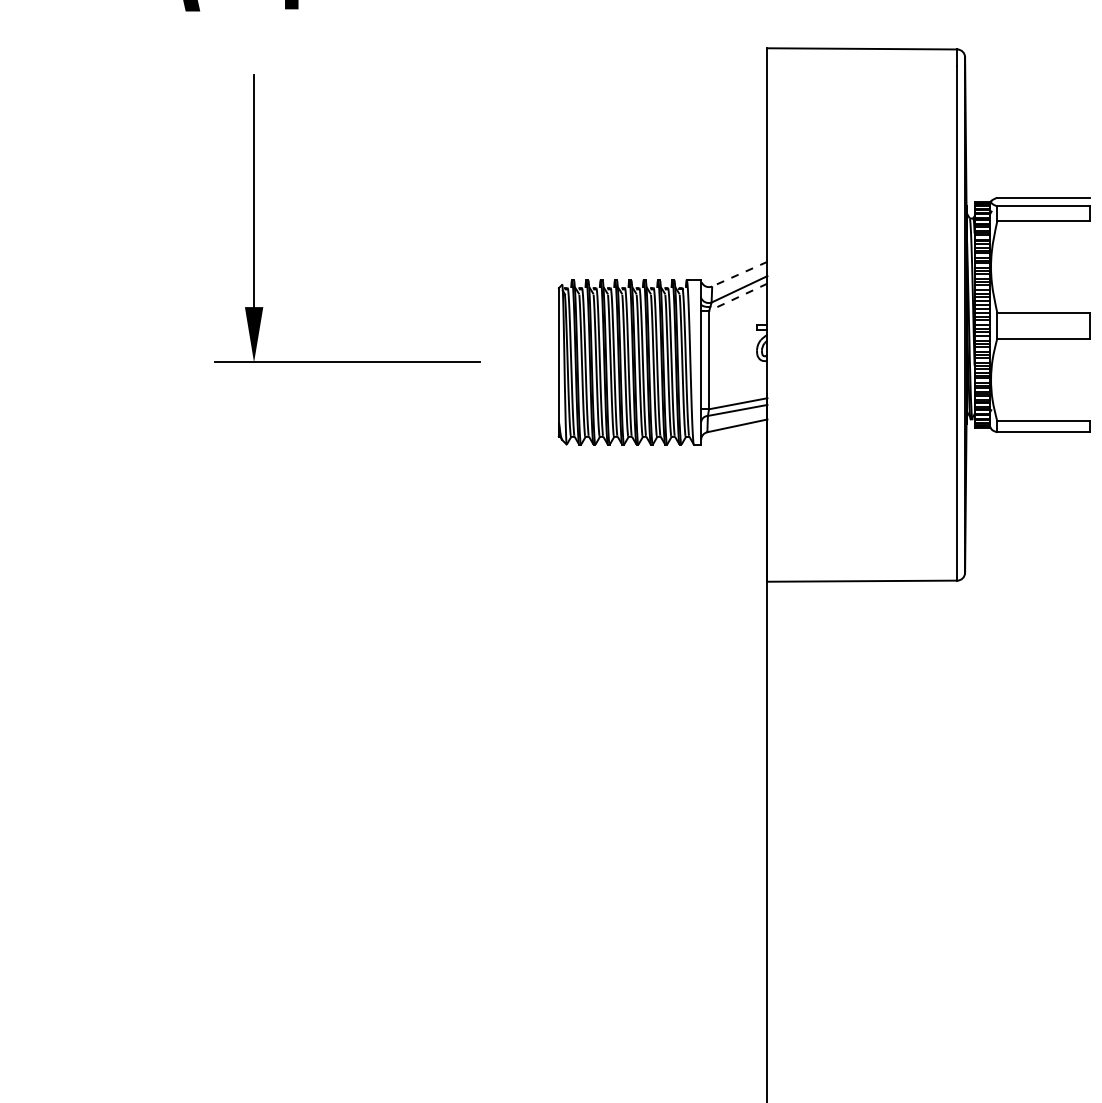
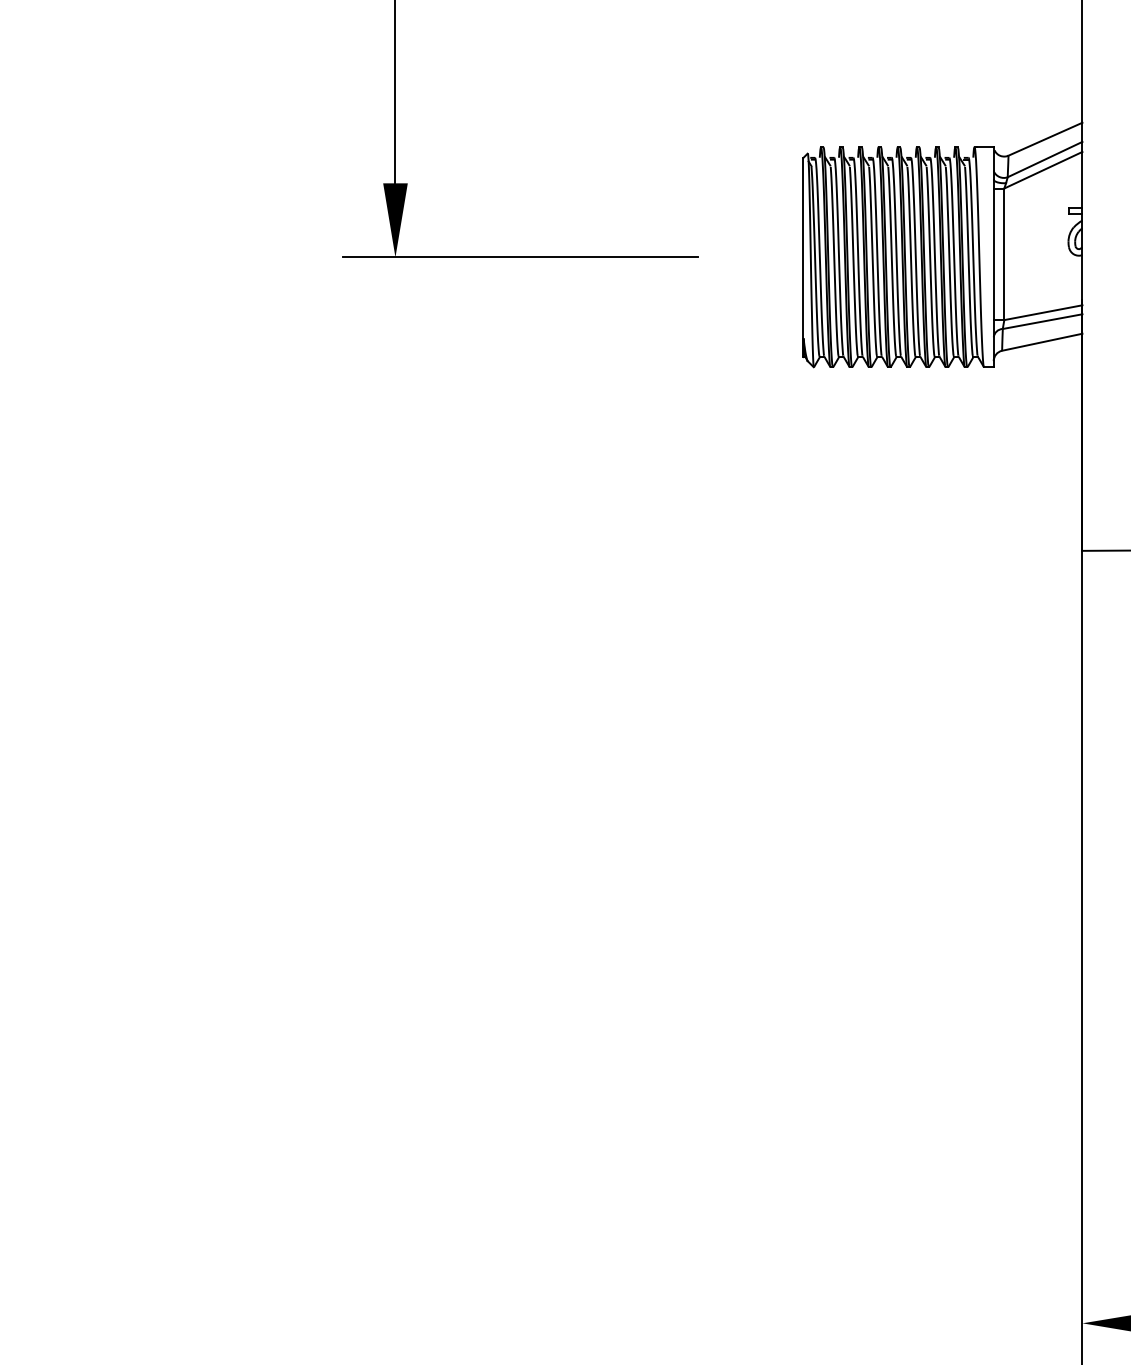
line: (739, 274) -> (1045, 139), dashed -> solid
line: (737, 297) -> (1042, 170), dashed -> solid

